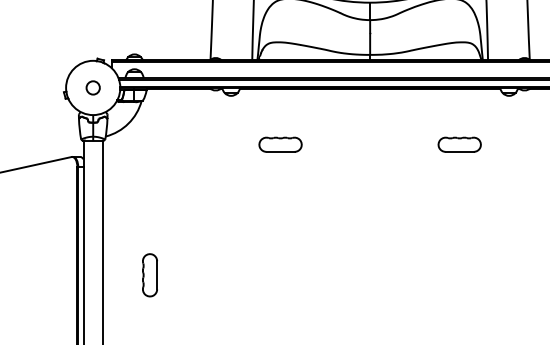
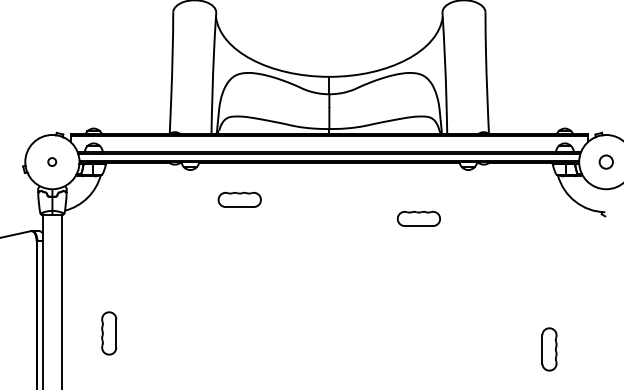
circle: (92, 87) -> (51, 161), size x0.6
part: (280, 144) -> (239, 199), moved
part: (150, 275) -> (109, 333), moved

